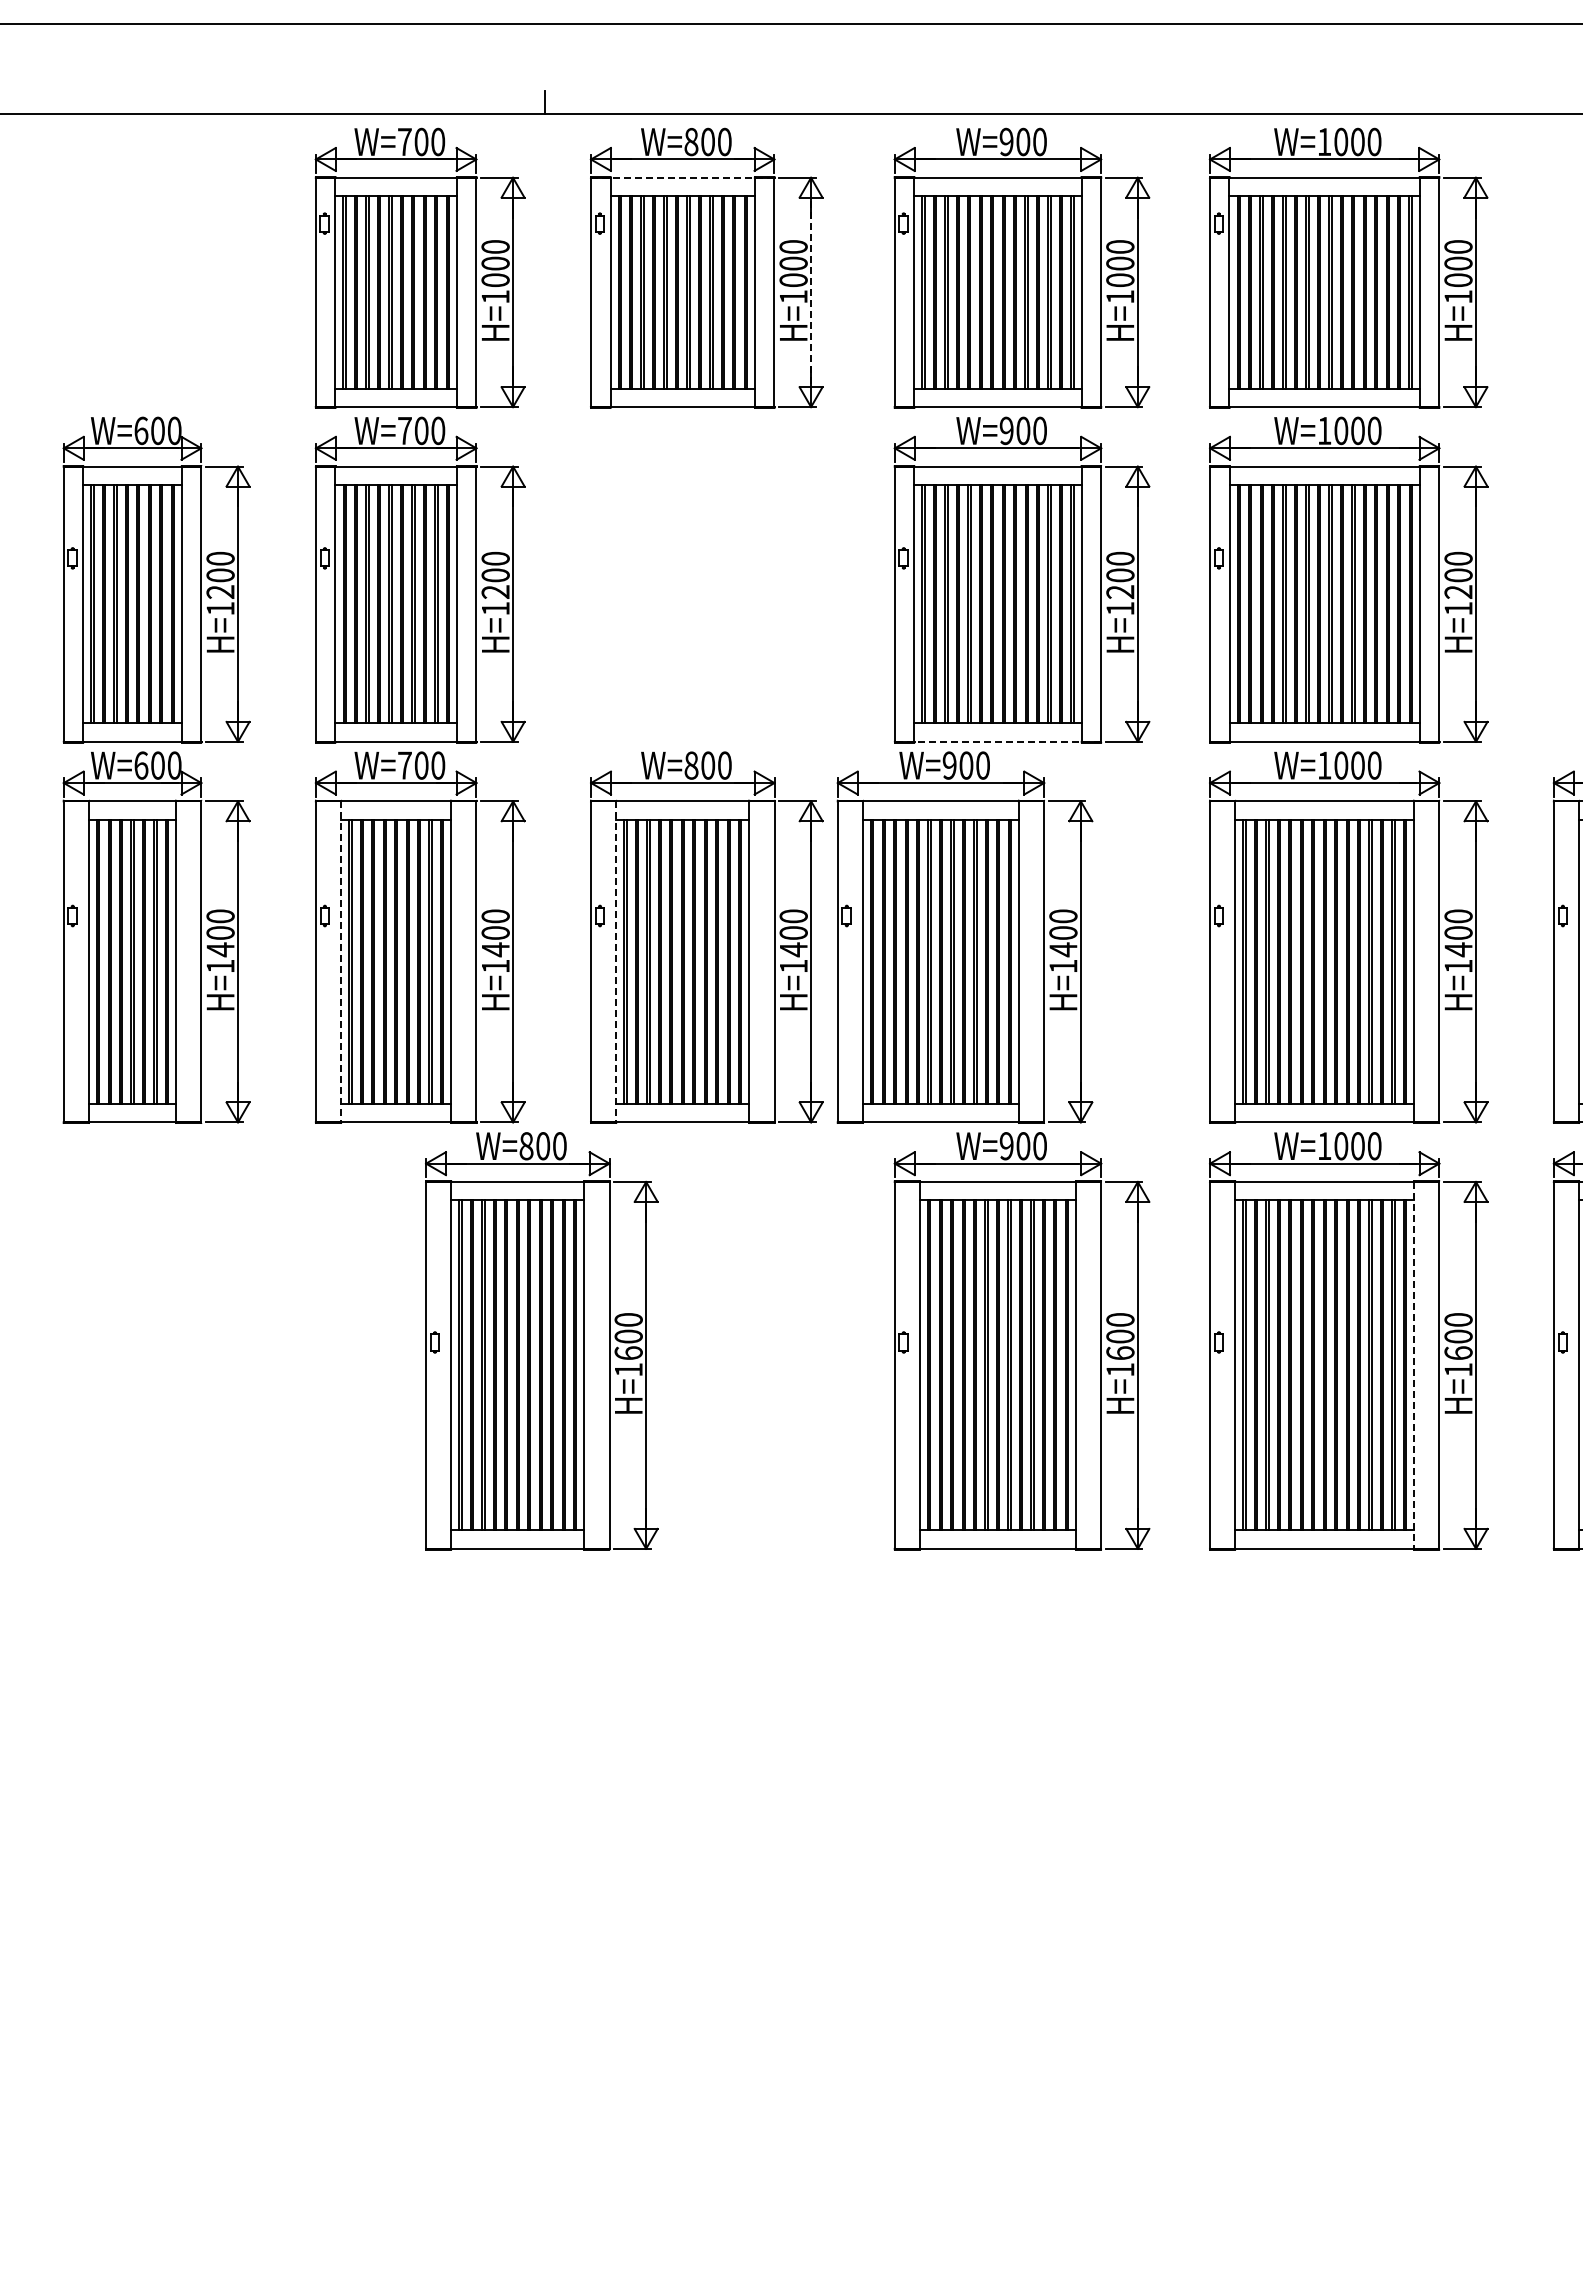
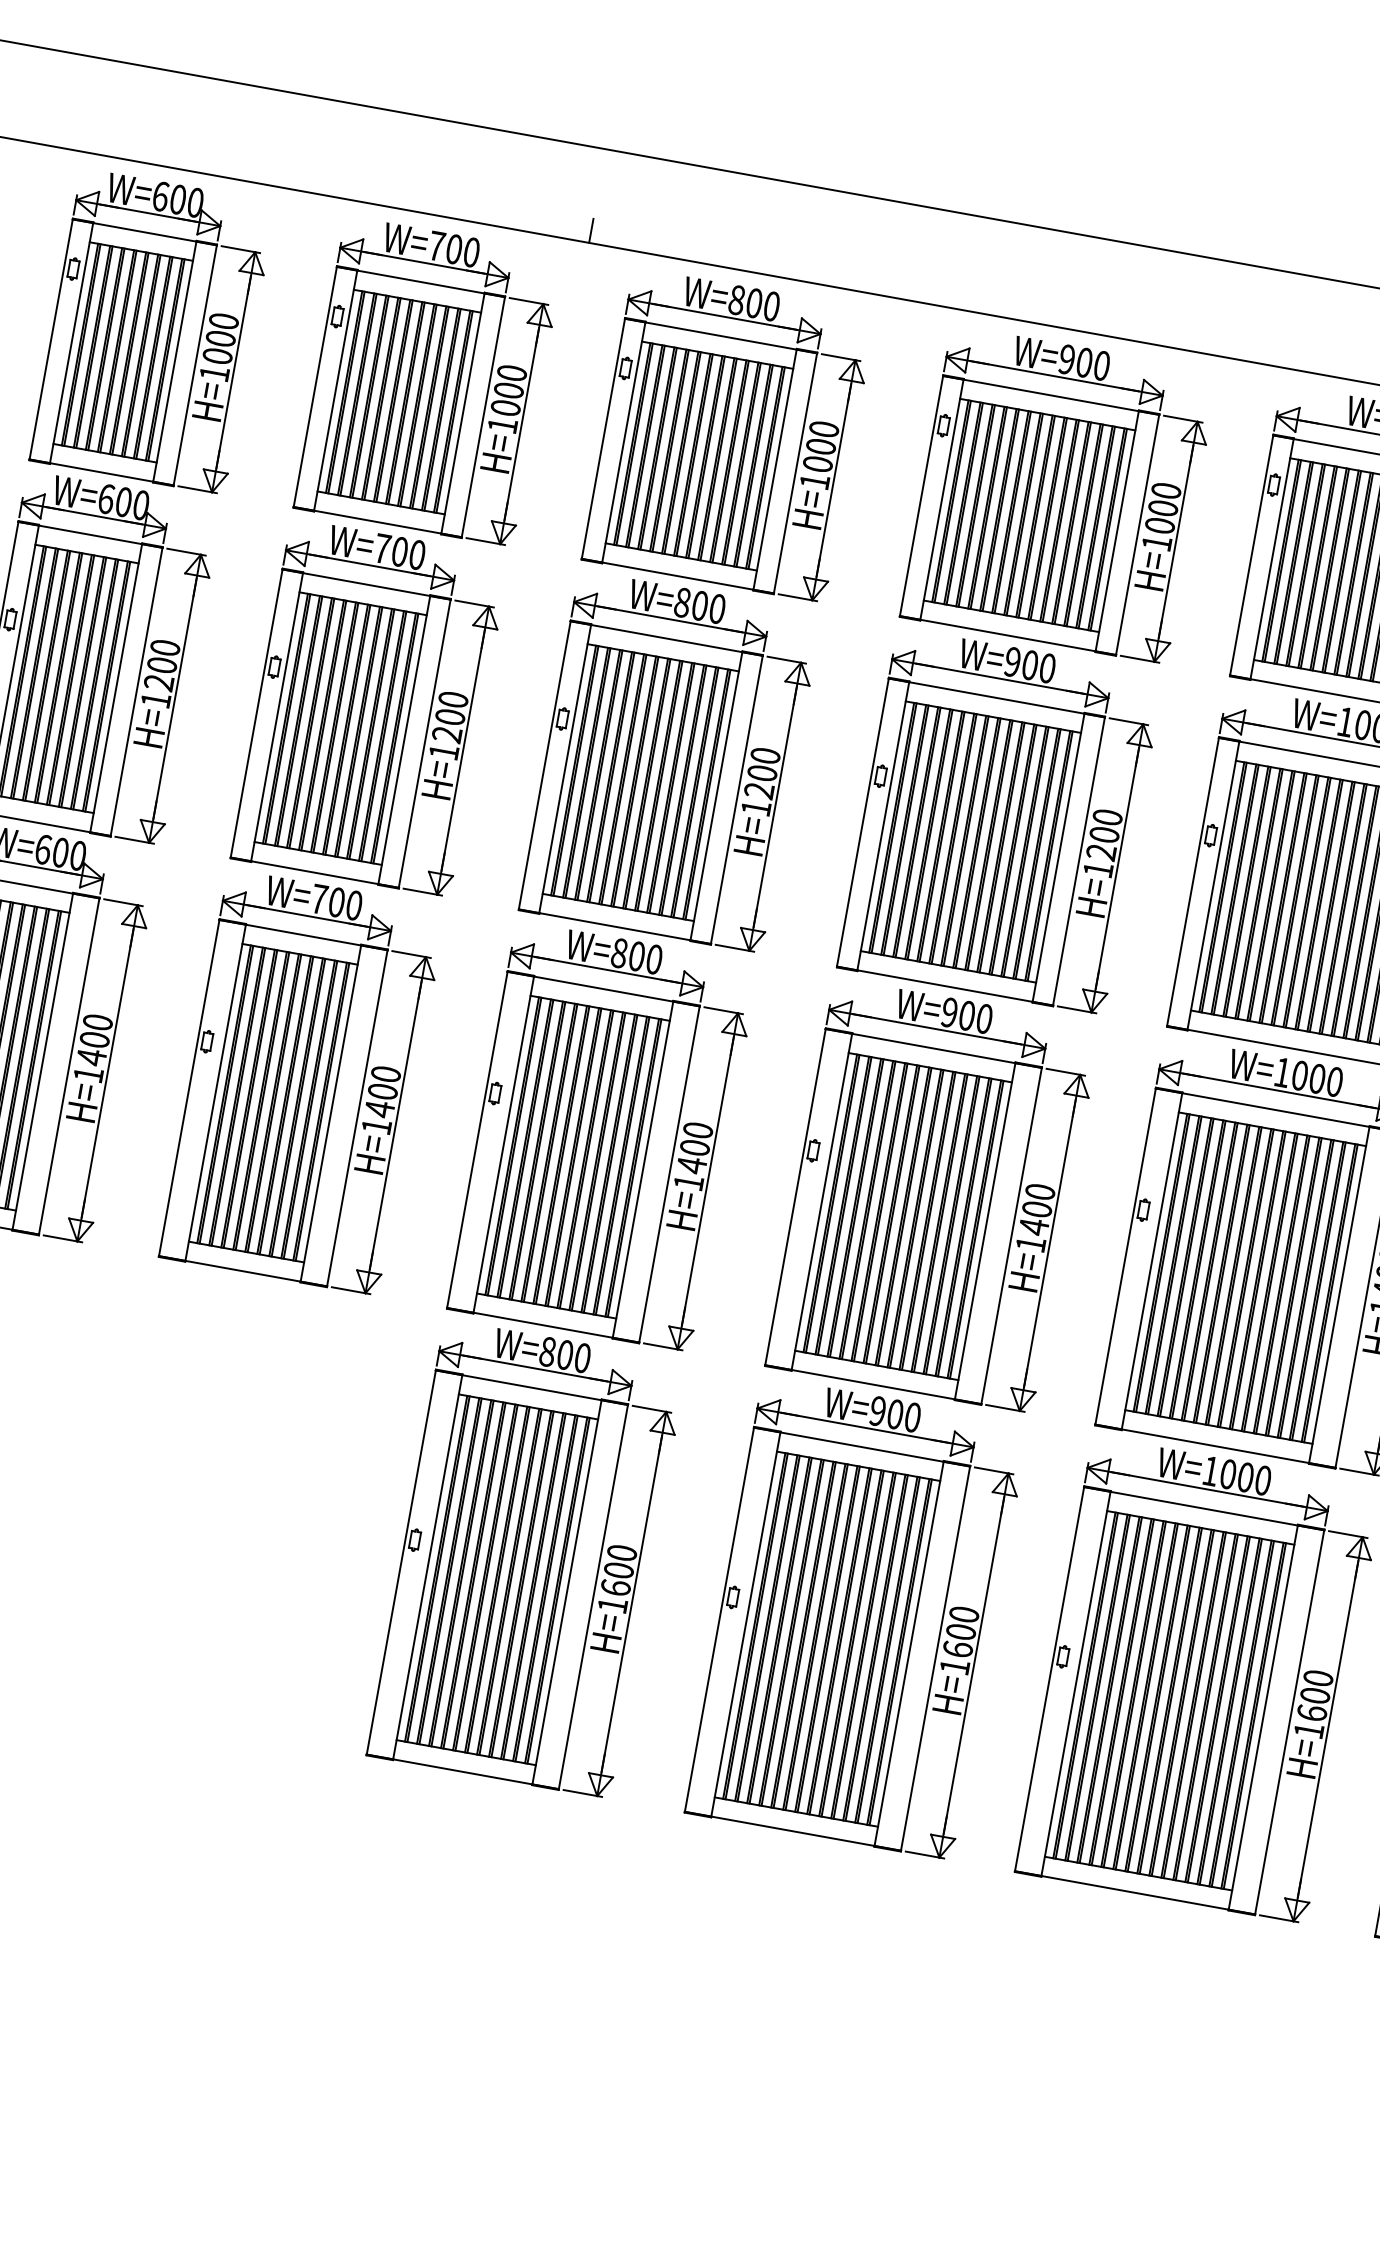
line: (682, 177) -> (720, 335), dashed -> solid
part: (156, 267) -> (153, 330), added
line: (811, 292) -> (834, 480), dashed -> solid
part: (706, 579) -> (670, 761), added
line: (997, 741) -> (944, 985), dashed -> solid
part: (964, 937) -> (932, 1195), moved
line: (341, 962) -> (215, 1093), dashed -> solid
line: (616, 962) -> (503, 1145), dashed -> solid
part: (541, 1341) -> (526, 1559), moved
line: (1414, 1365) -> (1263, 1717), dashed -> solid

